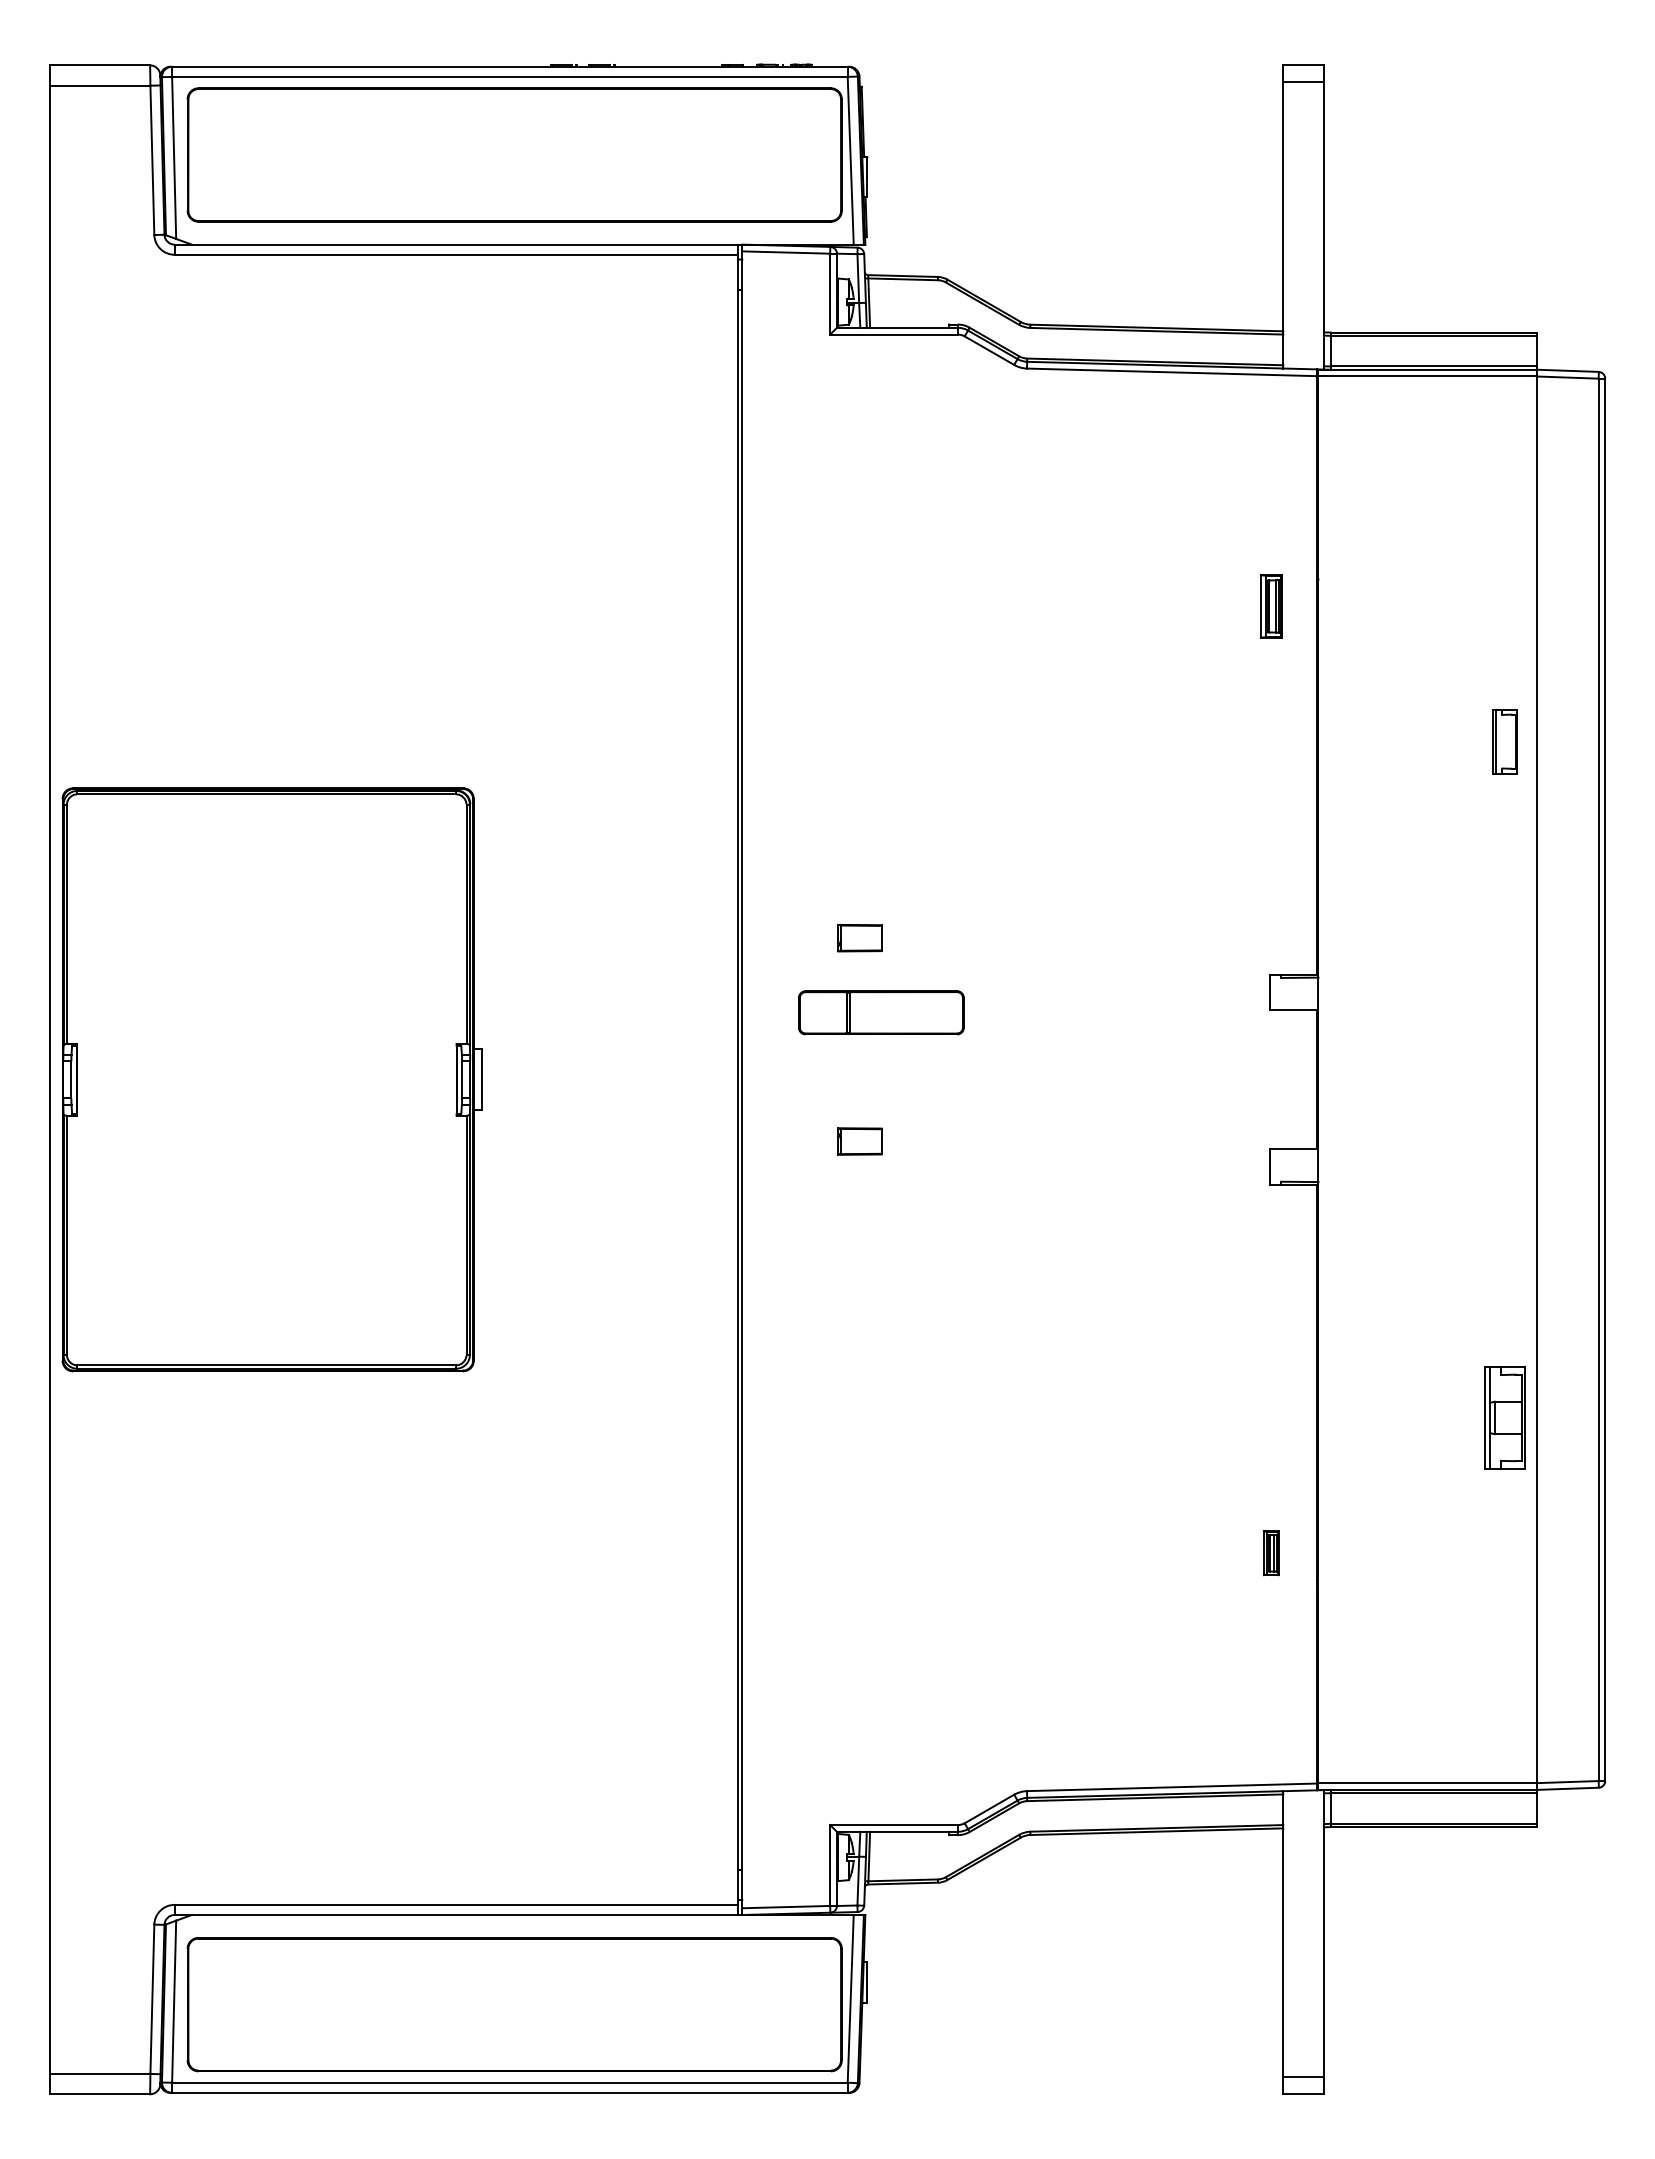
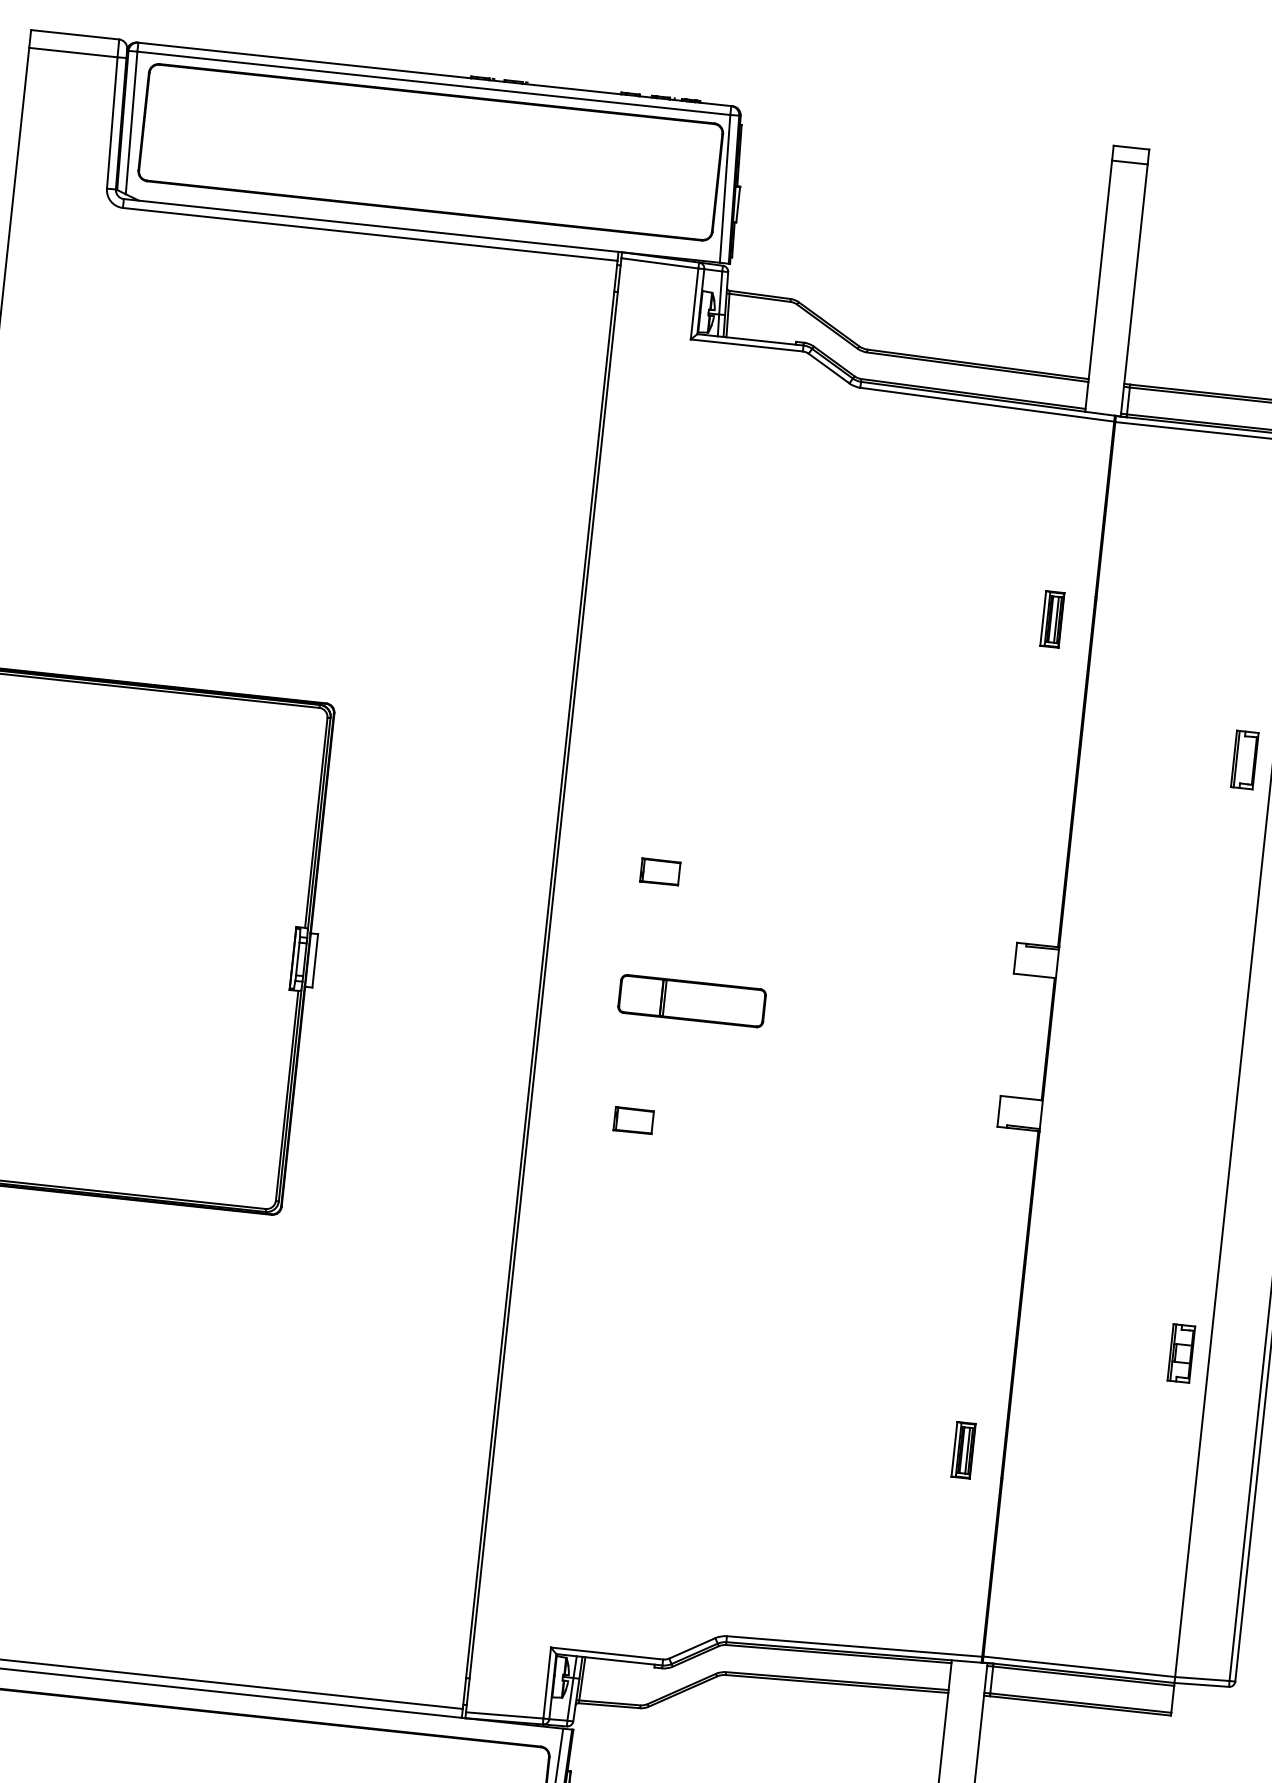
part: (881, 1012) -> (692, 1000), moved
part: (859, 1141) -> (633, 1120), moved
part: (1504, 1417) -> (1180, 1353), size x0.62
part: (1270, 1553) -> (962, 1450), size x1.43

